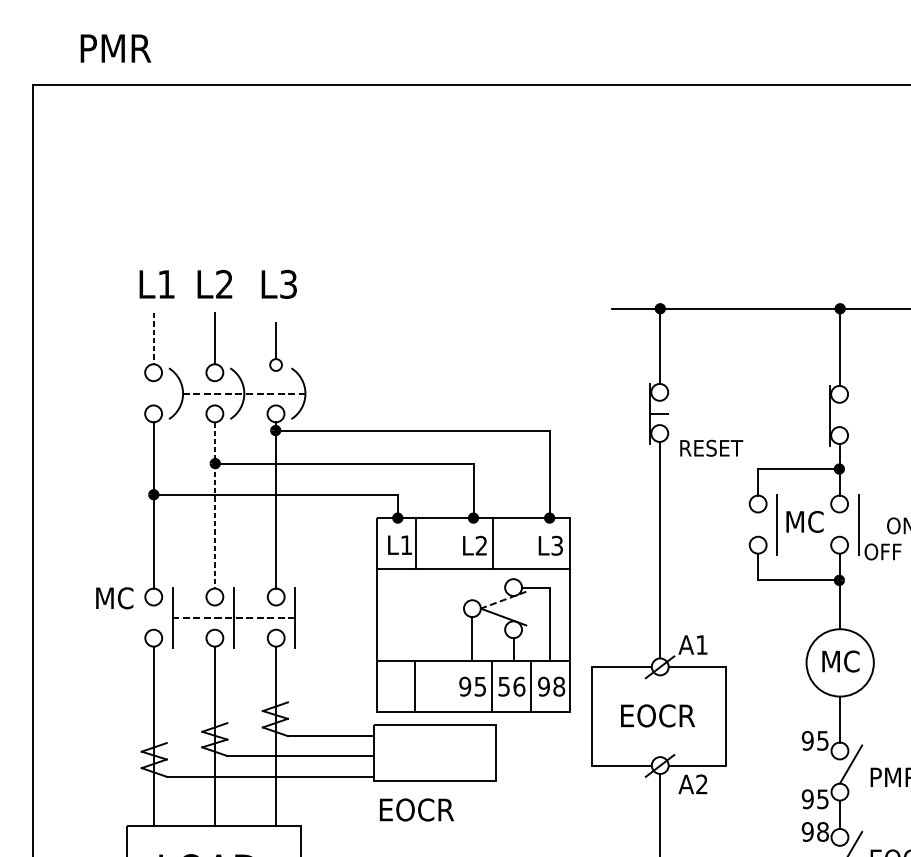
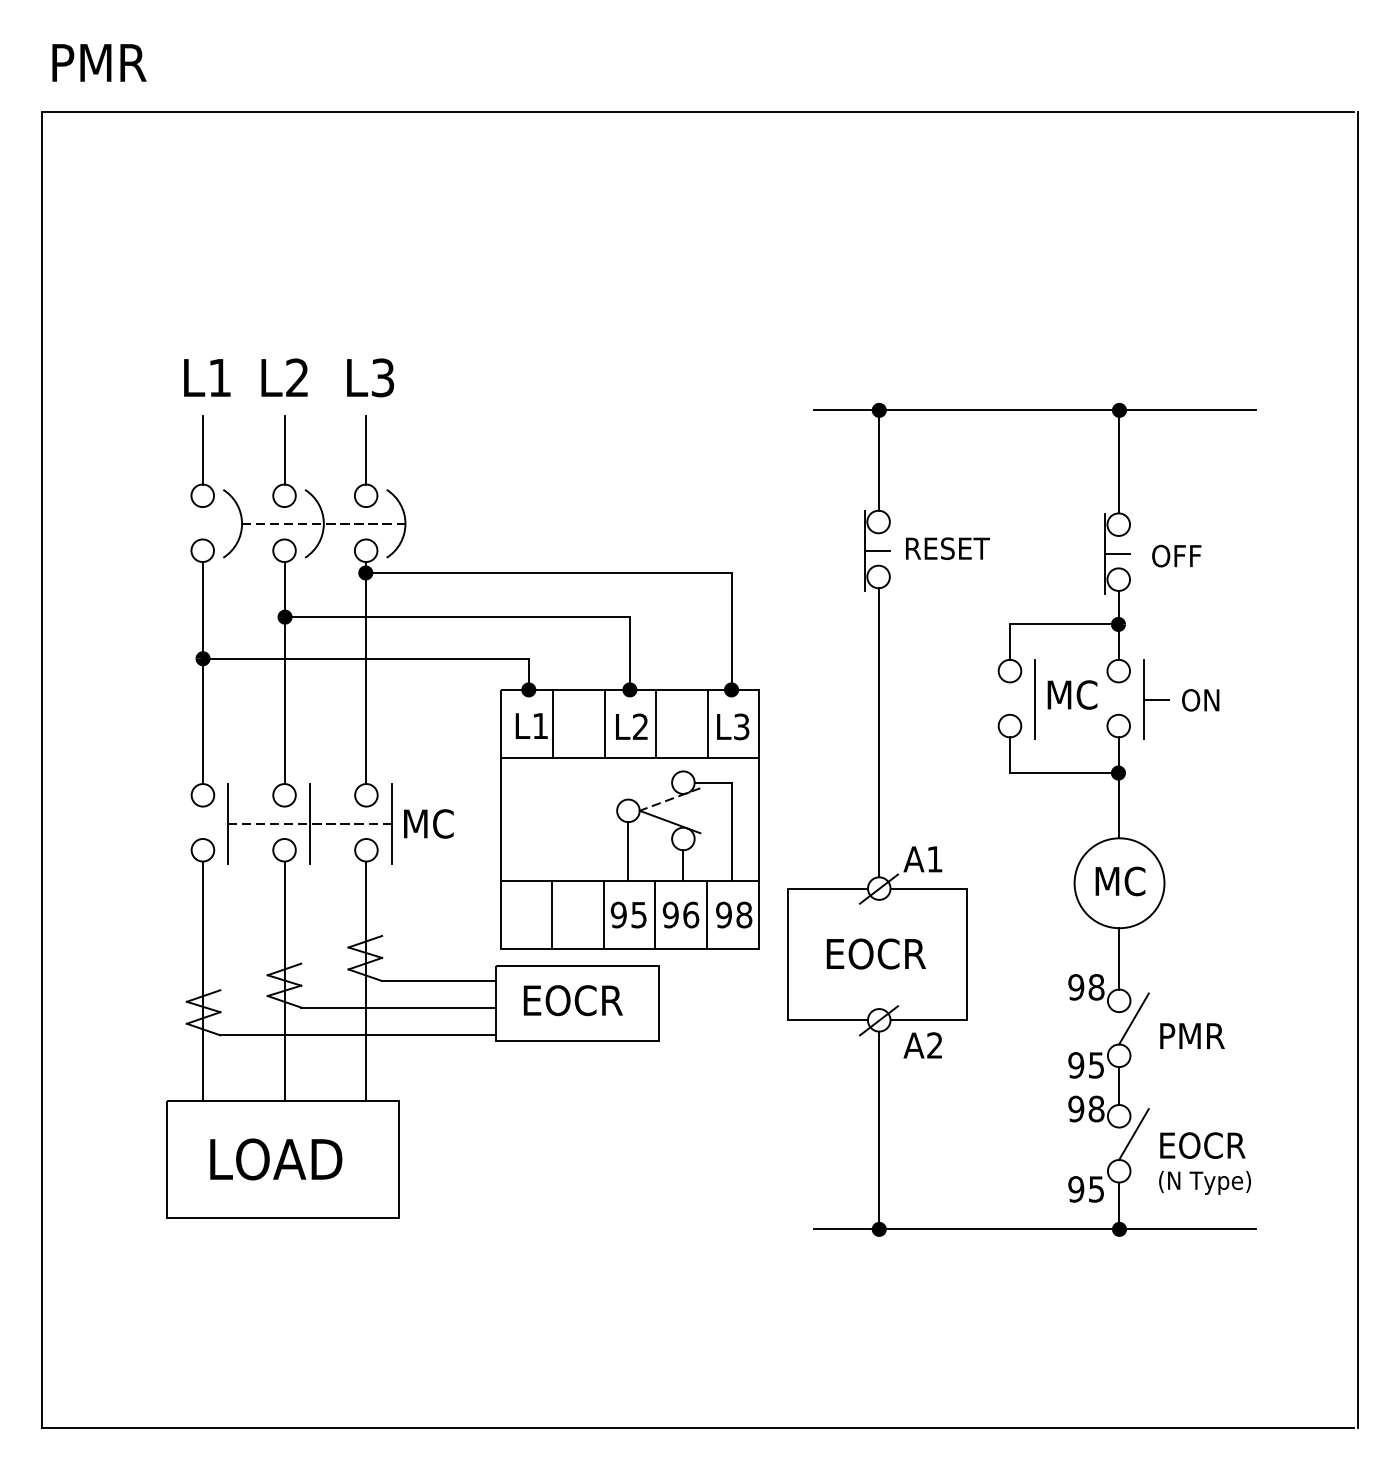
text: (115, 48) -> (99, 62), moved
line: (154, 338) -> (203, 450), dashed -> solid
part: (276, 347) -> (366, 461), size x1.43
line: (838, 415) -> (1117, 553), added
text: (711, 448) -> (947, 548), moved
line: (215, 505) -> (285, 673), dashed -> solid
line: (867, 525) -> (1156, 699), added
line: (455, 542) -> (605, 722), added
line: (531, 542) -> (707, 722), added
text: (882, 551) -> (1176, 555), moved
text: (114, 597) -> (428, 823), moved
line: (453, 685) -> (603, 913), added
text: (503, 686) -> (670, 914), 56 -> 96
text: (822, 740) -> (1096, 987), 95 -> 98
text: (416, 809) -> (572, 1000), moved

